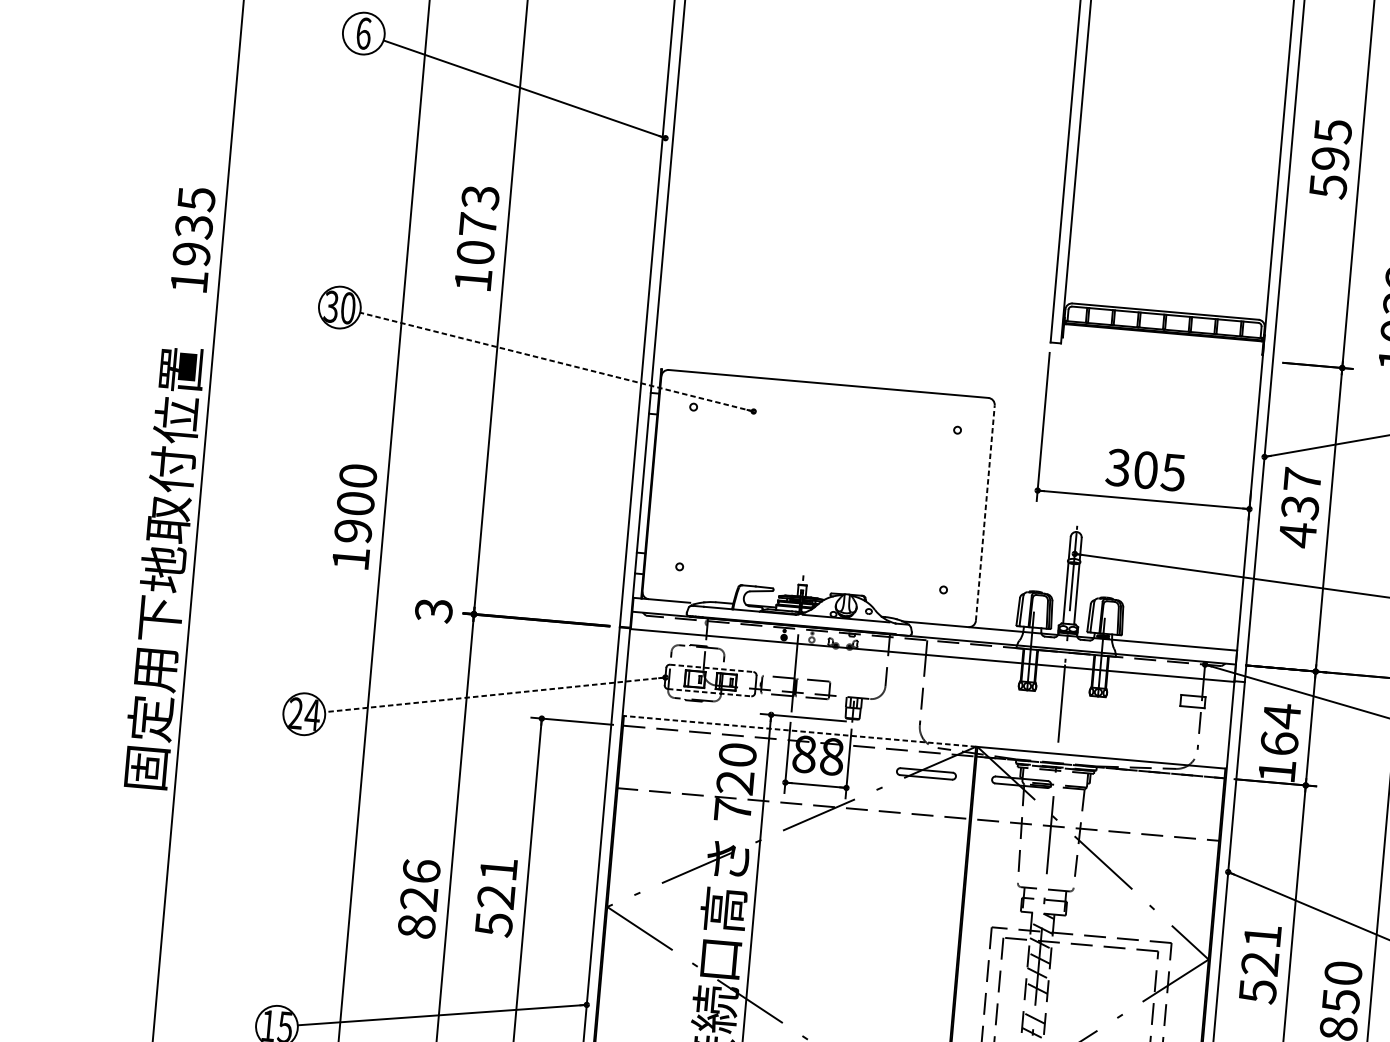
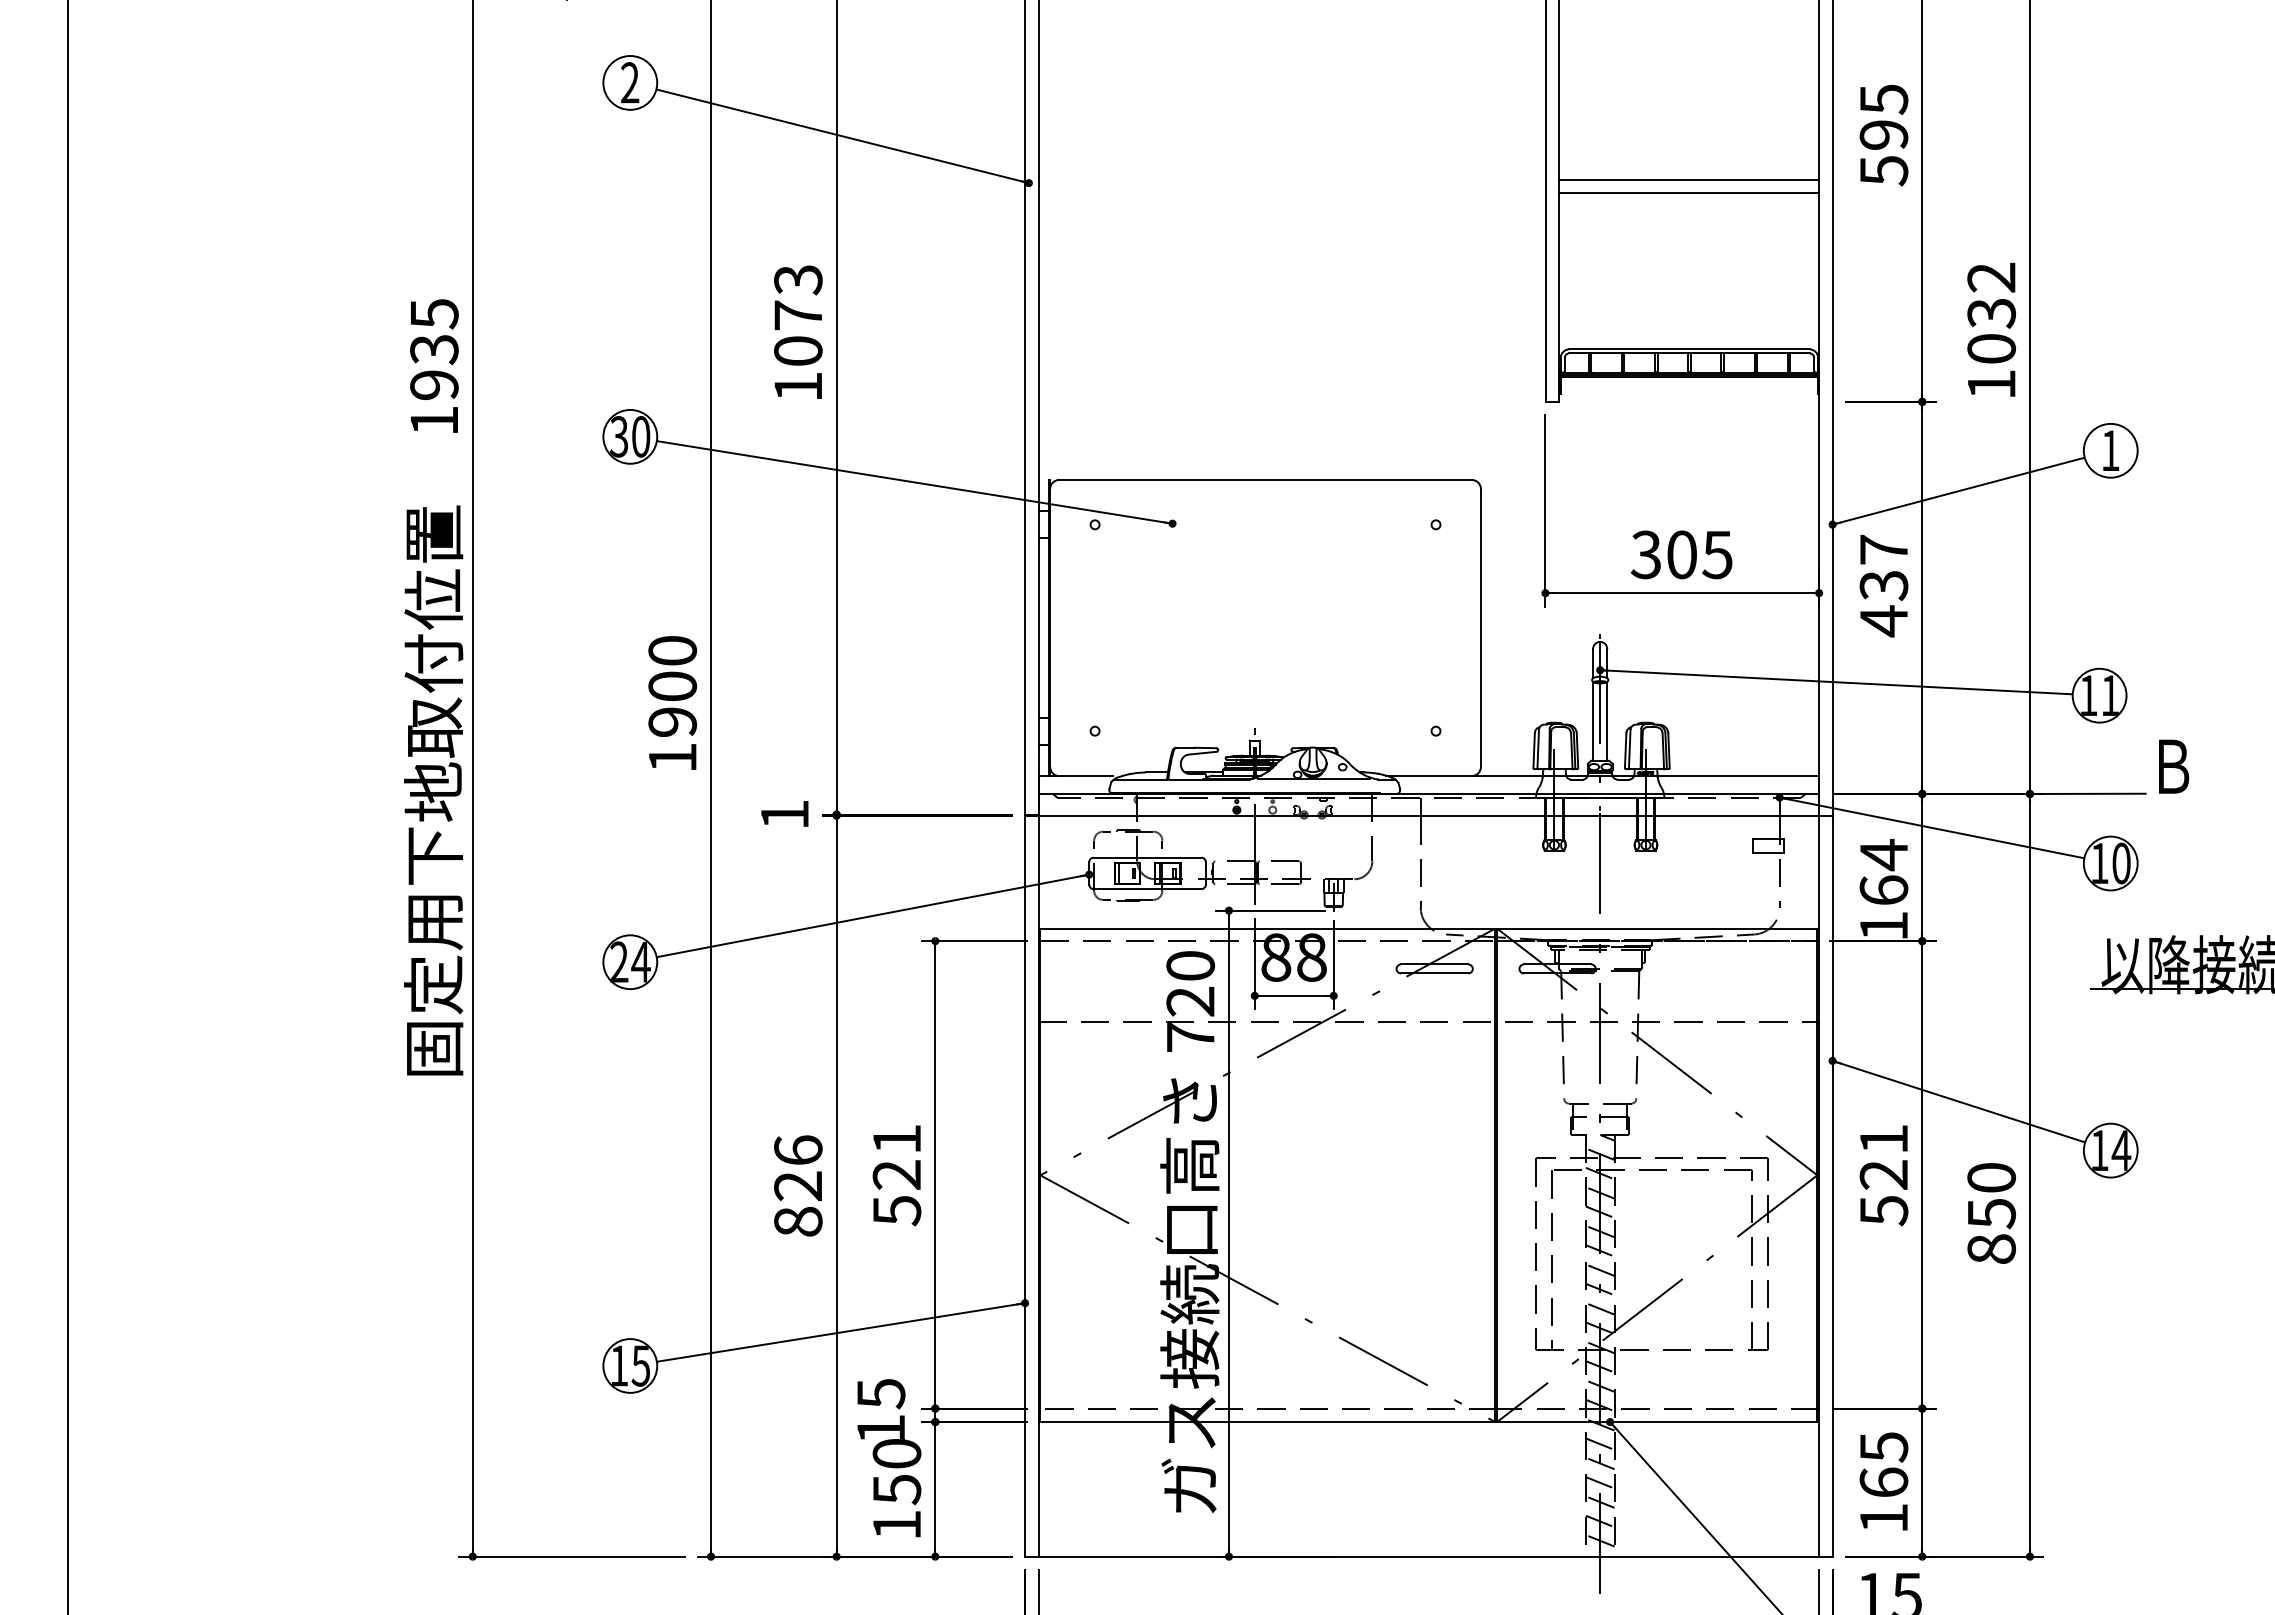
text: (364, 33) -> (630, 82), 6 -> 2
line: (1176, 180) -> (1688, 179), added
line: (1175, 190) -> (1688, 193), added
line: (556, 362) -> (914, 482), dashed -> solid
line: (985, 512) -> (1480, 627), dashed -> solid
text: (433, 611) -> (784, 815), 3 -> 1
line: (711, 668) -> (1147, 857), dashed -> solid
line: (709, 692) -> (1147, 889), dashed -> solid
line: (494, 695) -> (872, 916), dashed -> solid
line: (799, 731) -> (1267, 928), dashed -> solid
line: (1034, 1003) -> (1599, 1250), added

